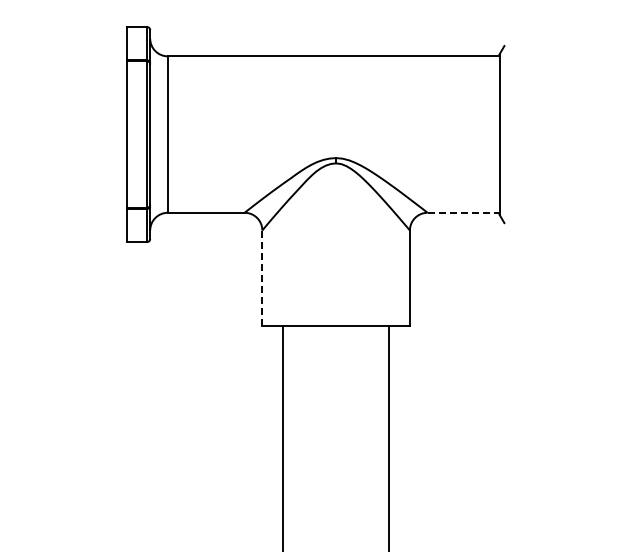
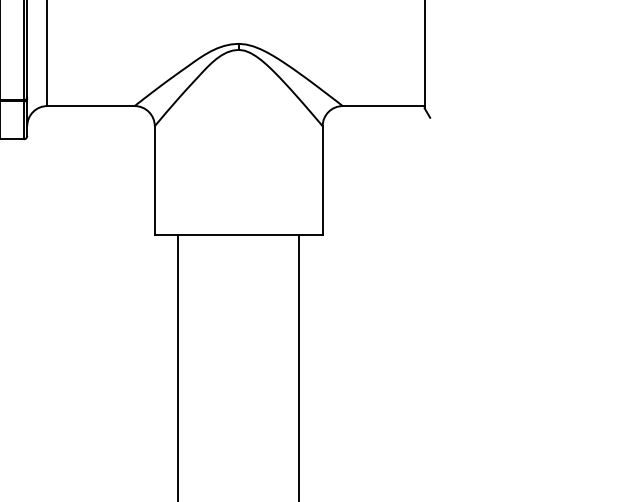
line: (463, 212) -> (383, 105), dashed -> solid
line: (262, 278) -> (154, 180), dashed -> solid

